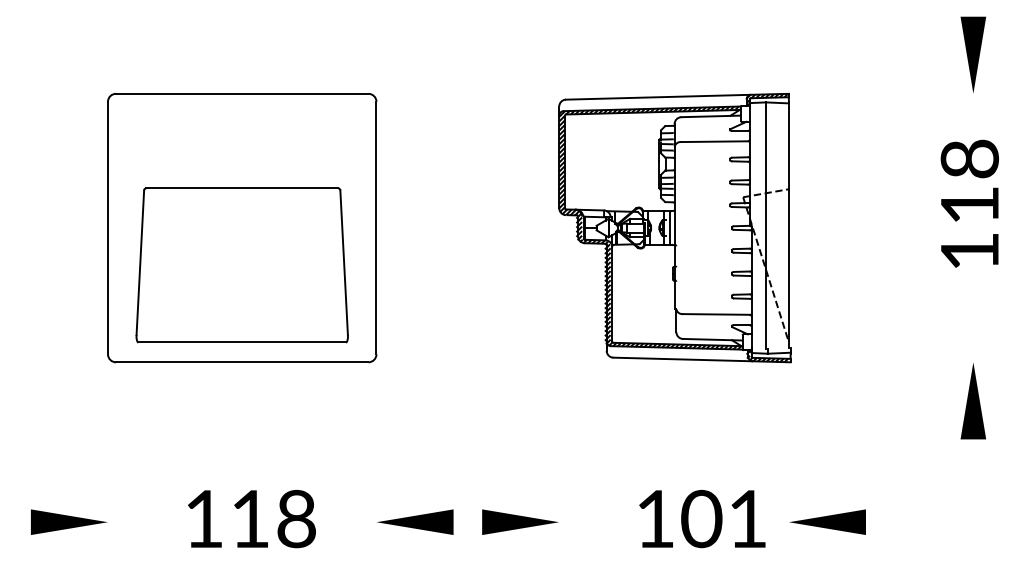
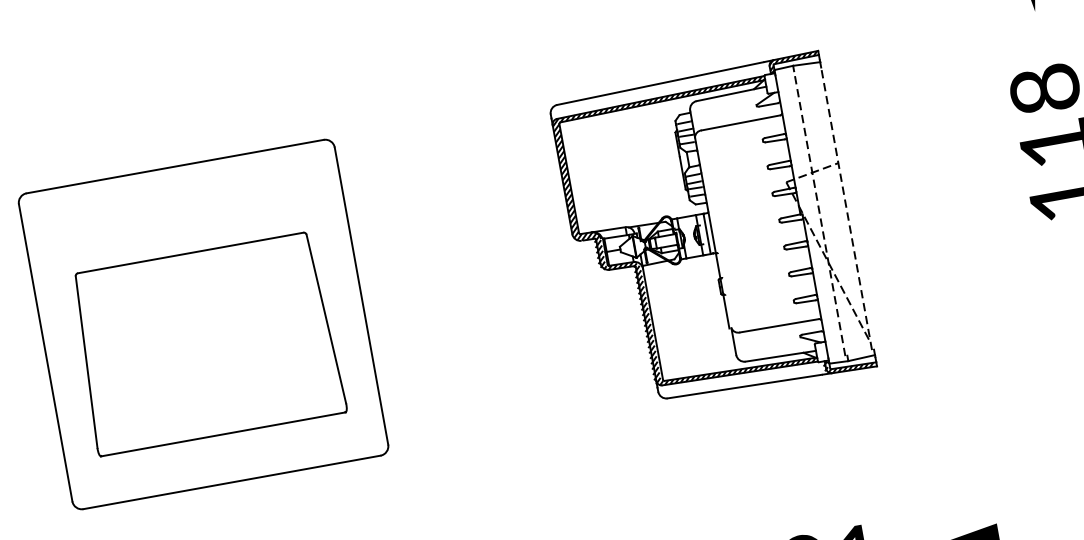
line: (766, 227) -> (820, 212), solid -> dashed
line: (788, 227) -> (846, 208), solid -> dashed
part: (241, 265) -> (206, 343), moved

